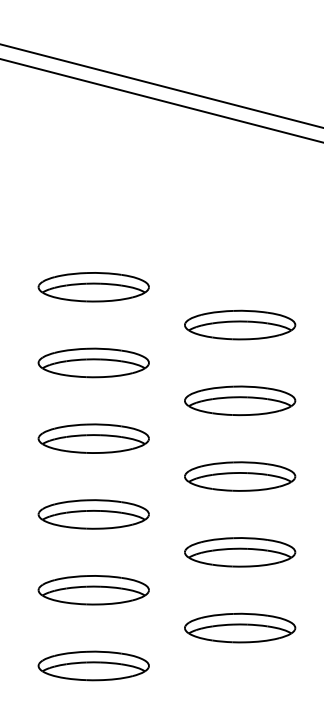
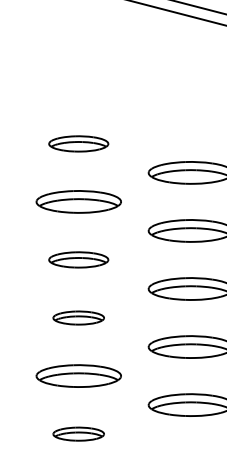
part: (93, 287) -> (78, 144), size x0.7
part: (93, 438) -> (78, 259), size x0.7
part: (93, 514) -> (78, 318), size x0.6
part: (93, 665) -> (78, 433), size x0.6

